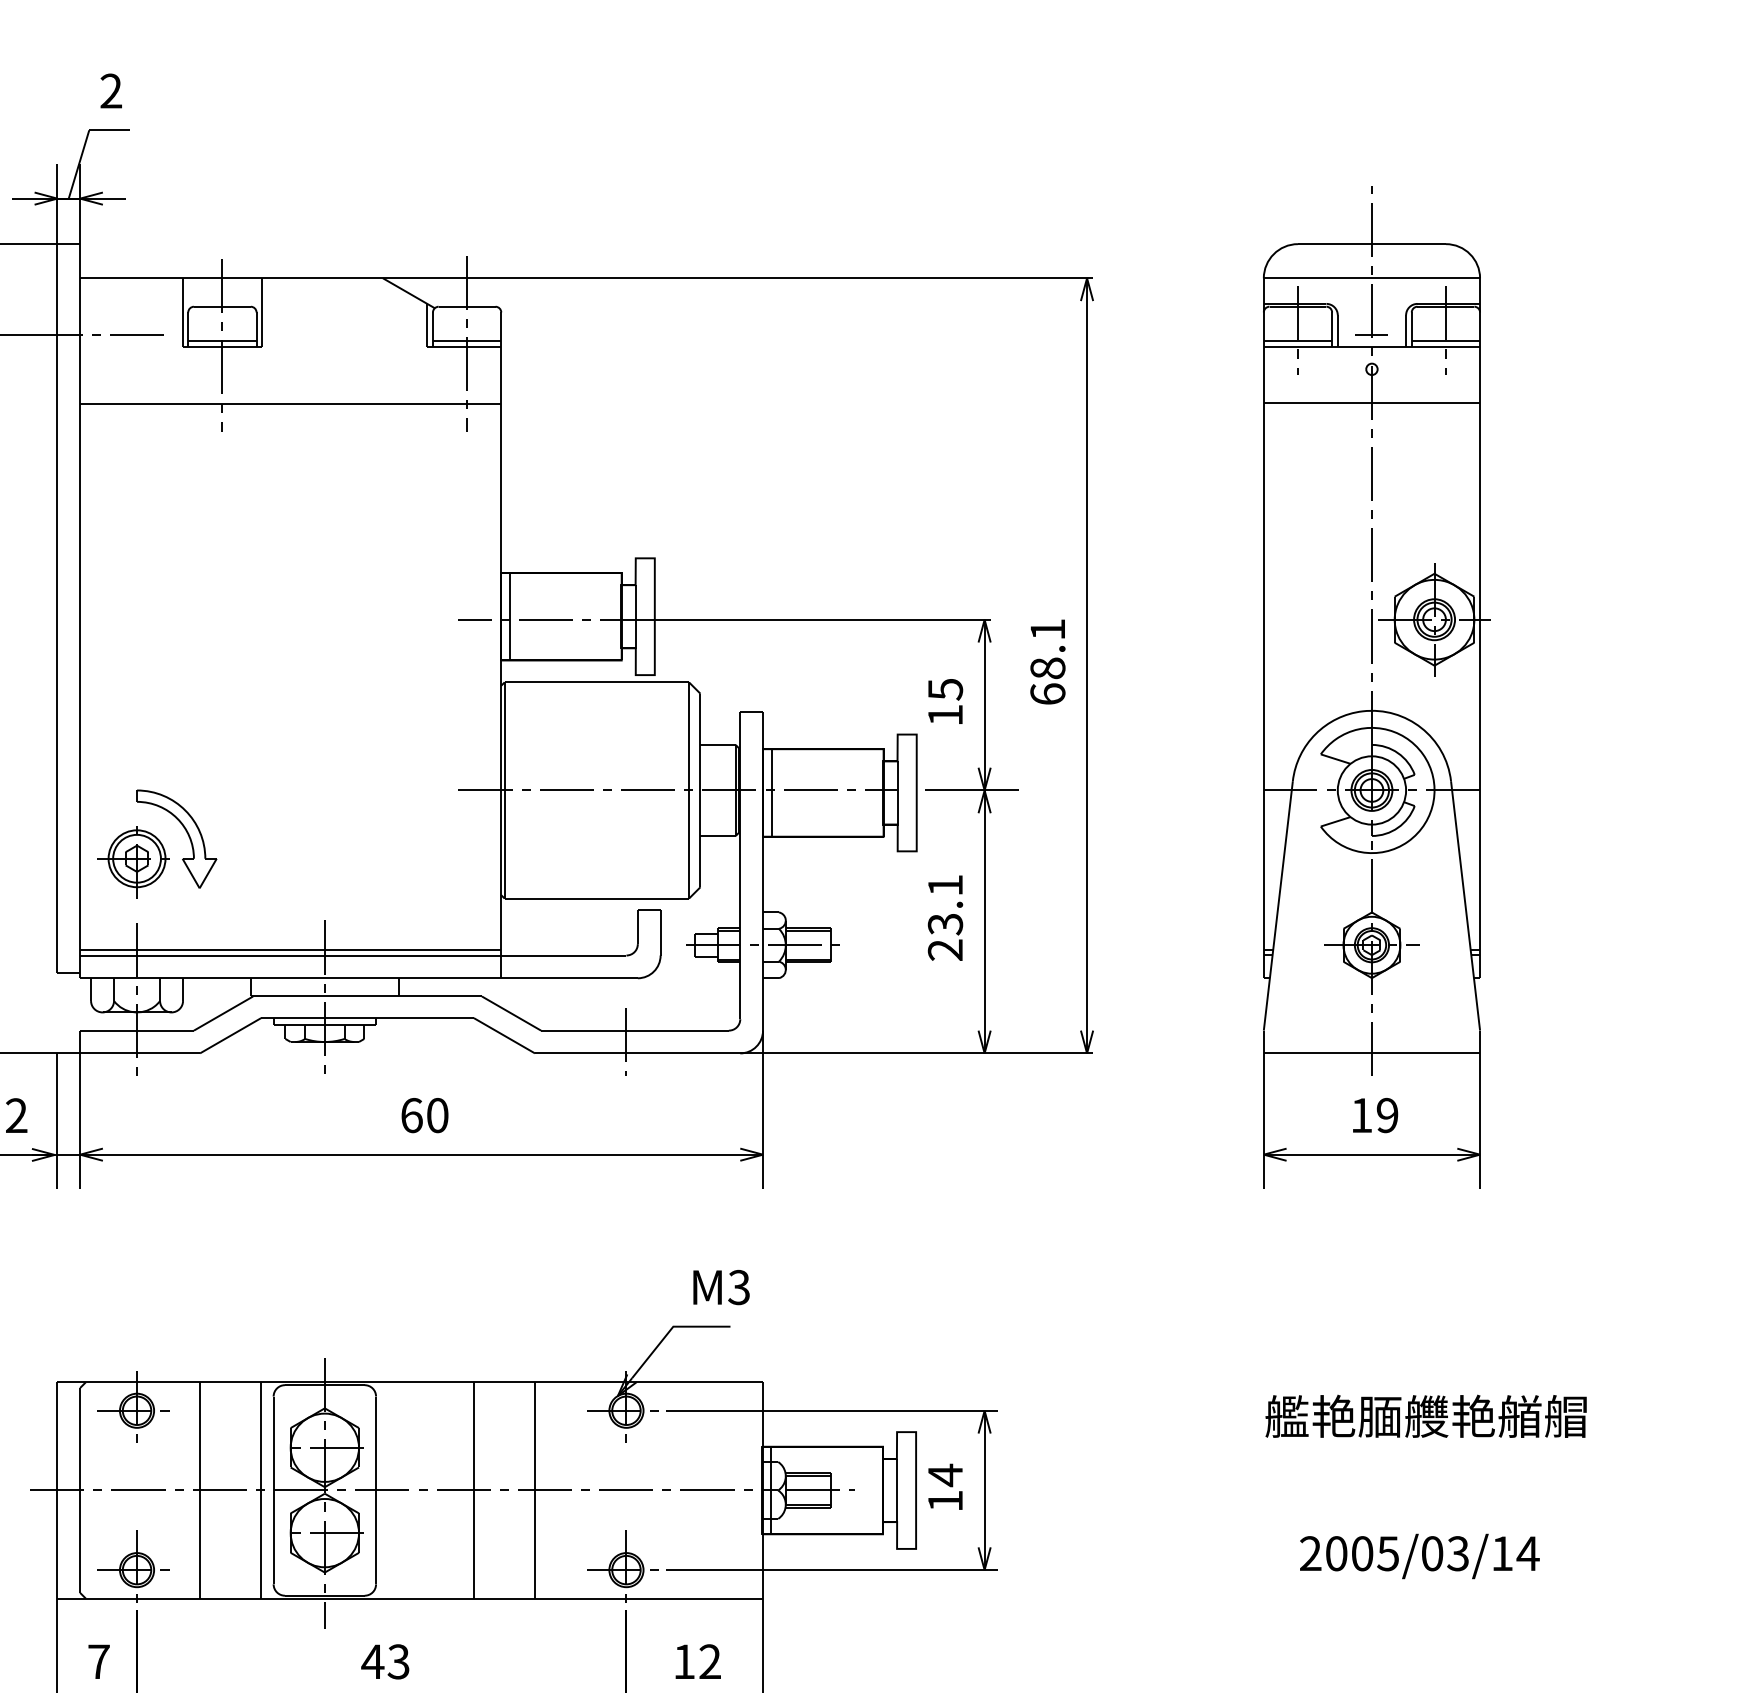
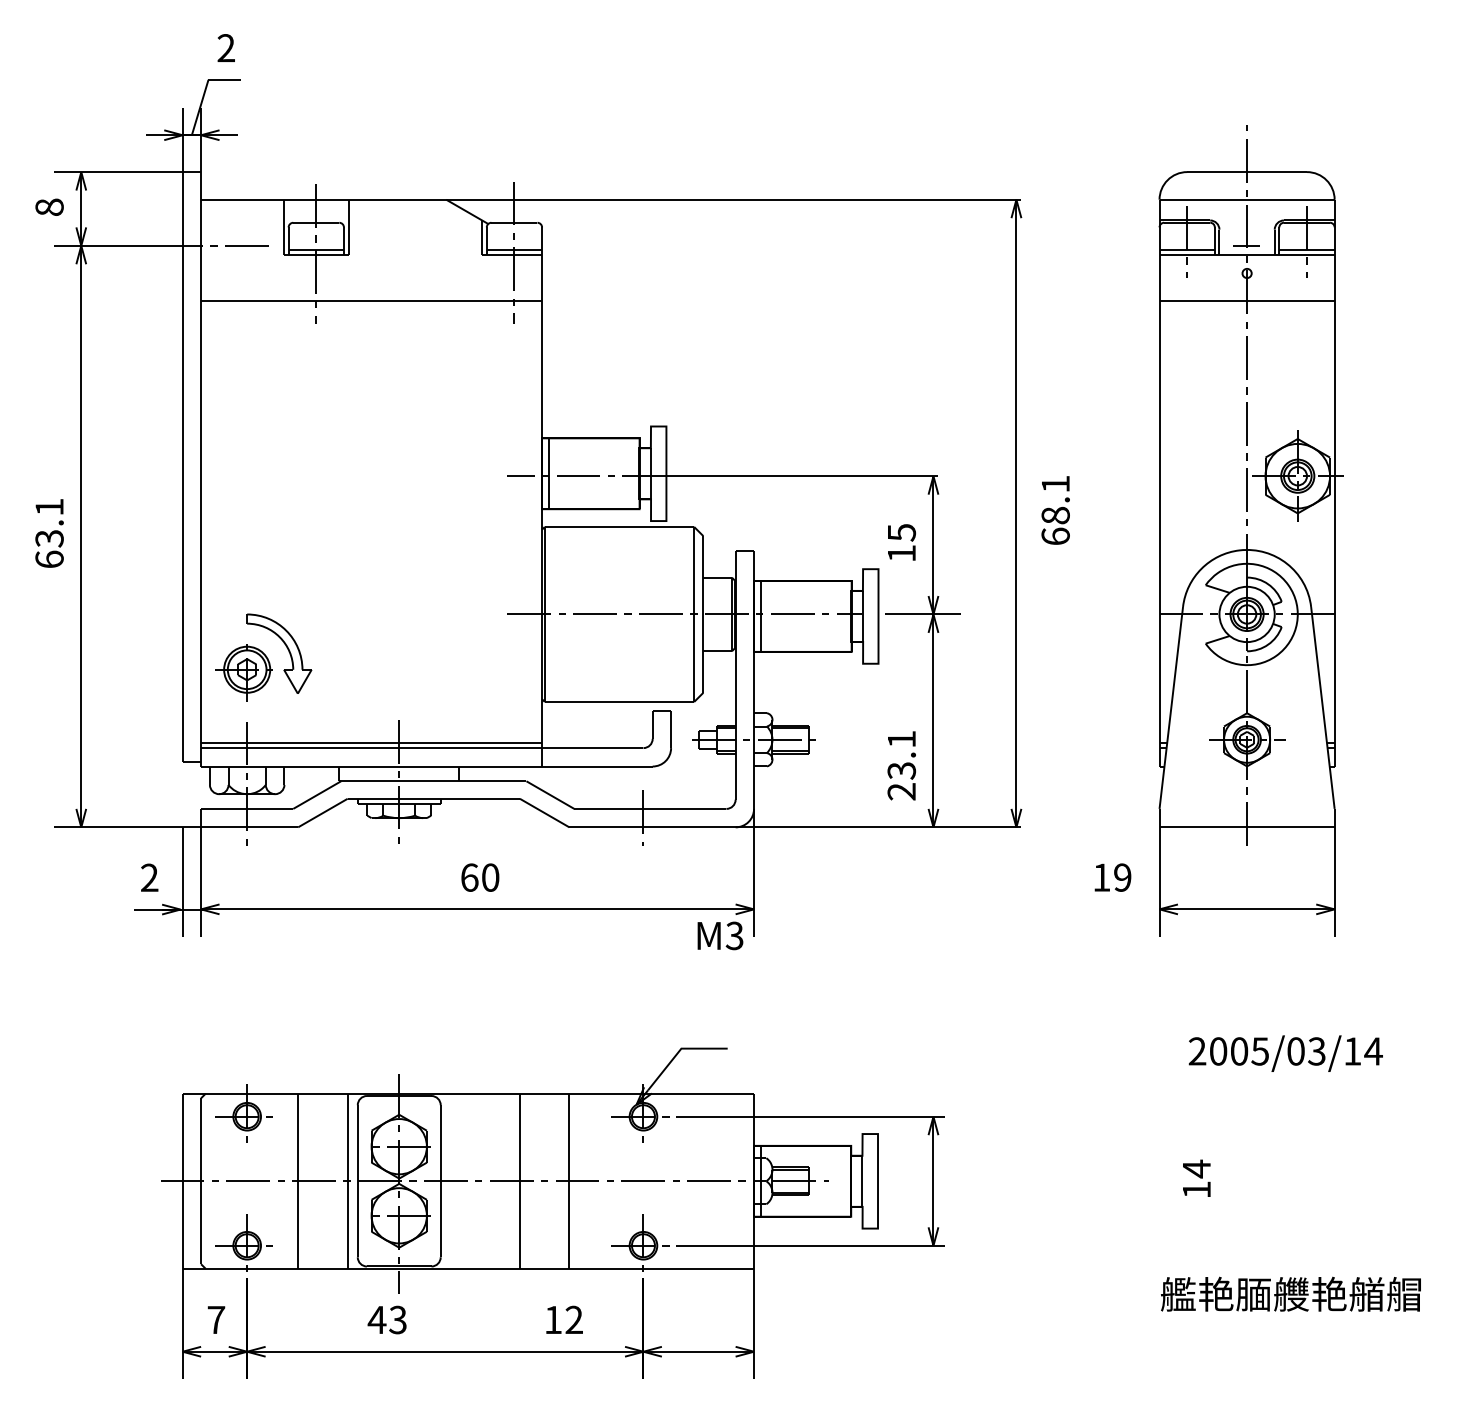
text: (1047, 662) -> (1055, 510), moved
text: (945, 917) -> (901, 765), moved
text: (1374, 1115) -> (1112, 877), moved
text: (721, 1286) -> (720, 935), moved
text: (1425, 1415) -> (1290, 1293), moved
text: (945, 1485) -> (1196, 1177), moved
text: (1419, 1556) -> (1285, 1053), moved
text: (384, 1661) -> (386, 1319), moved
text: (698, 1661) -> (564, 1319), moved

